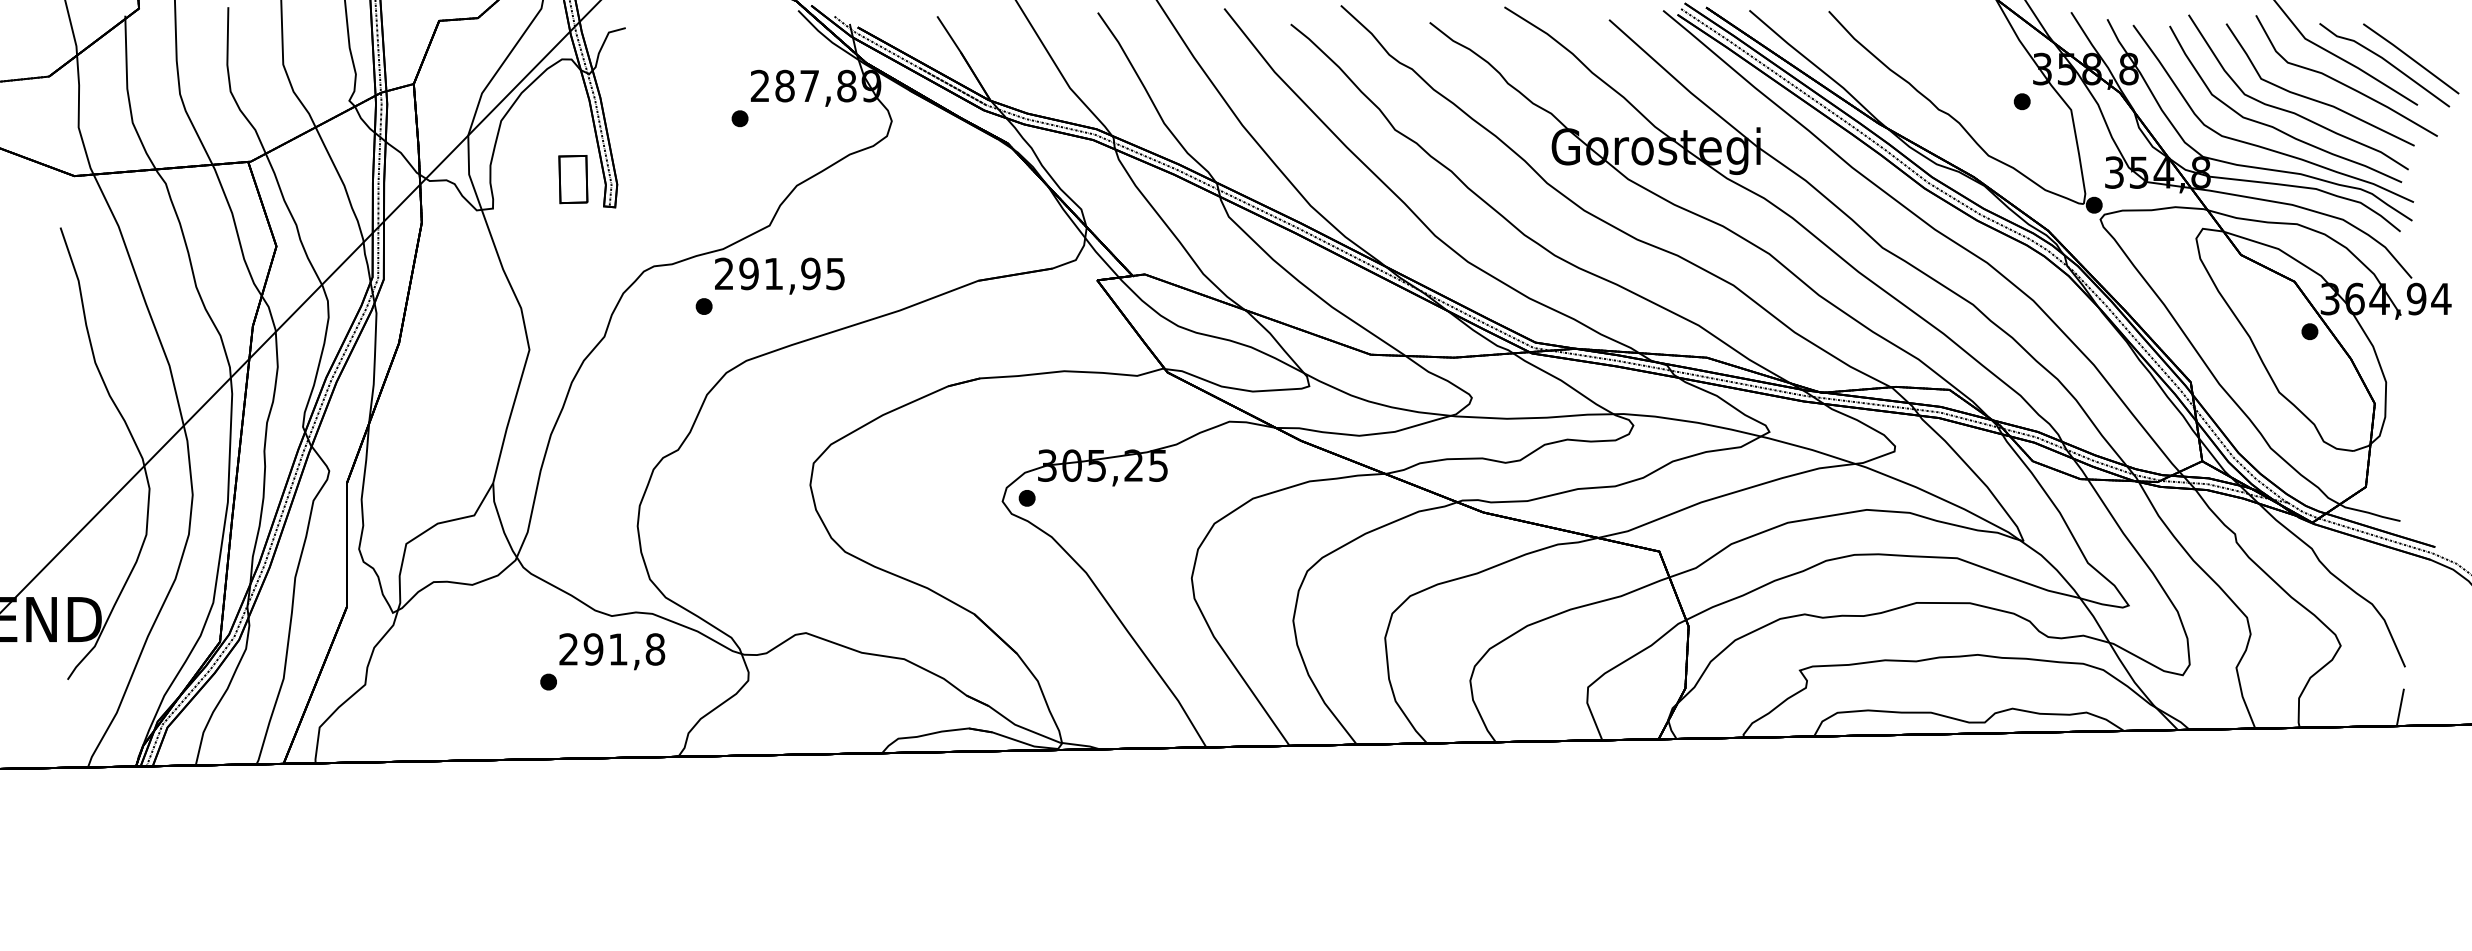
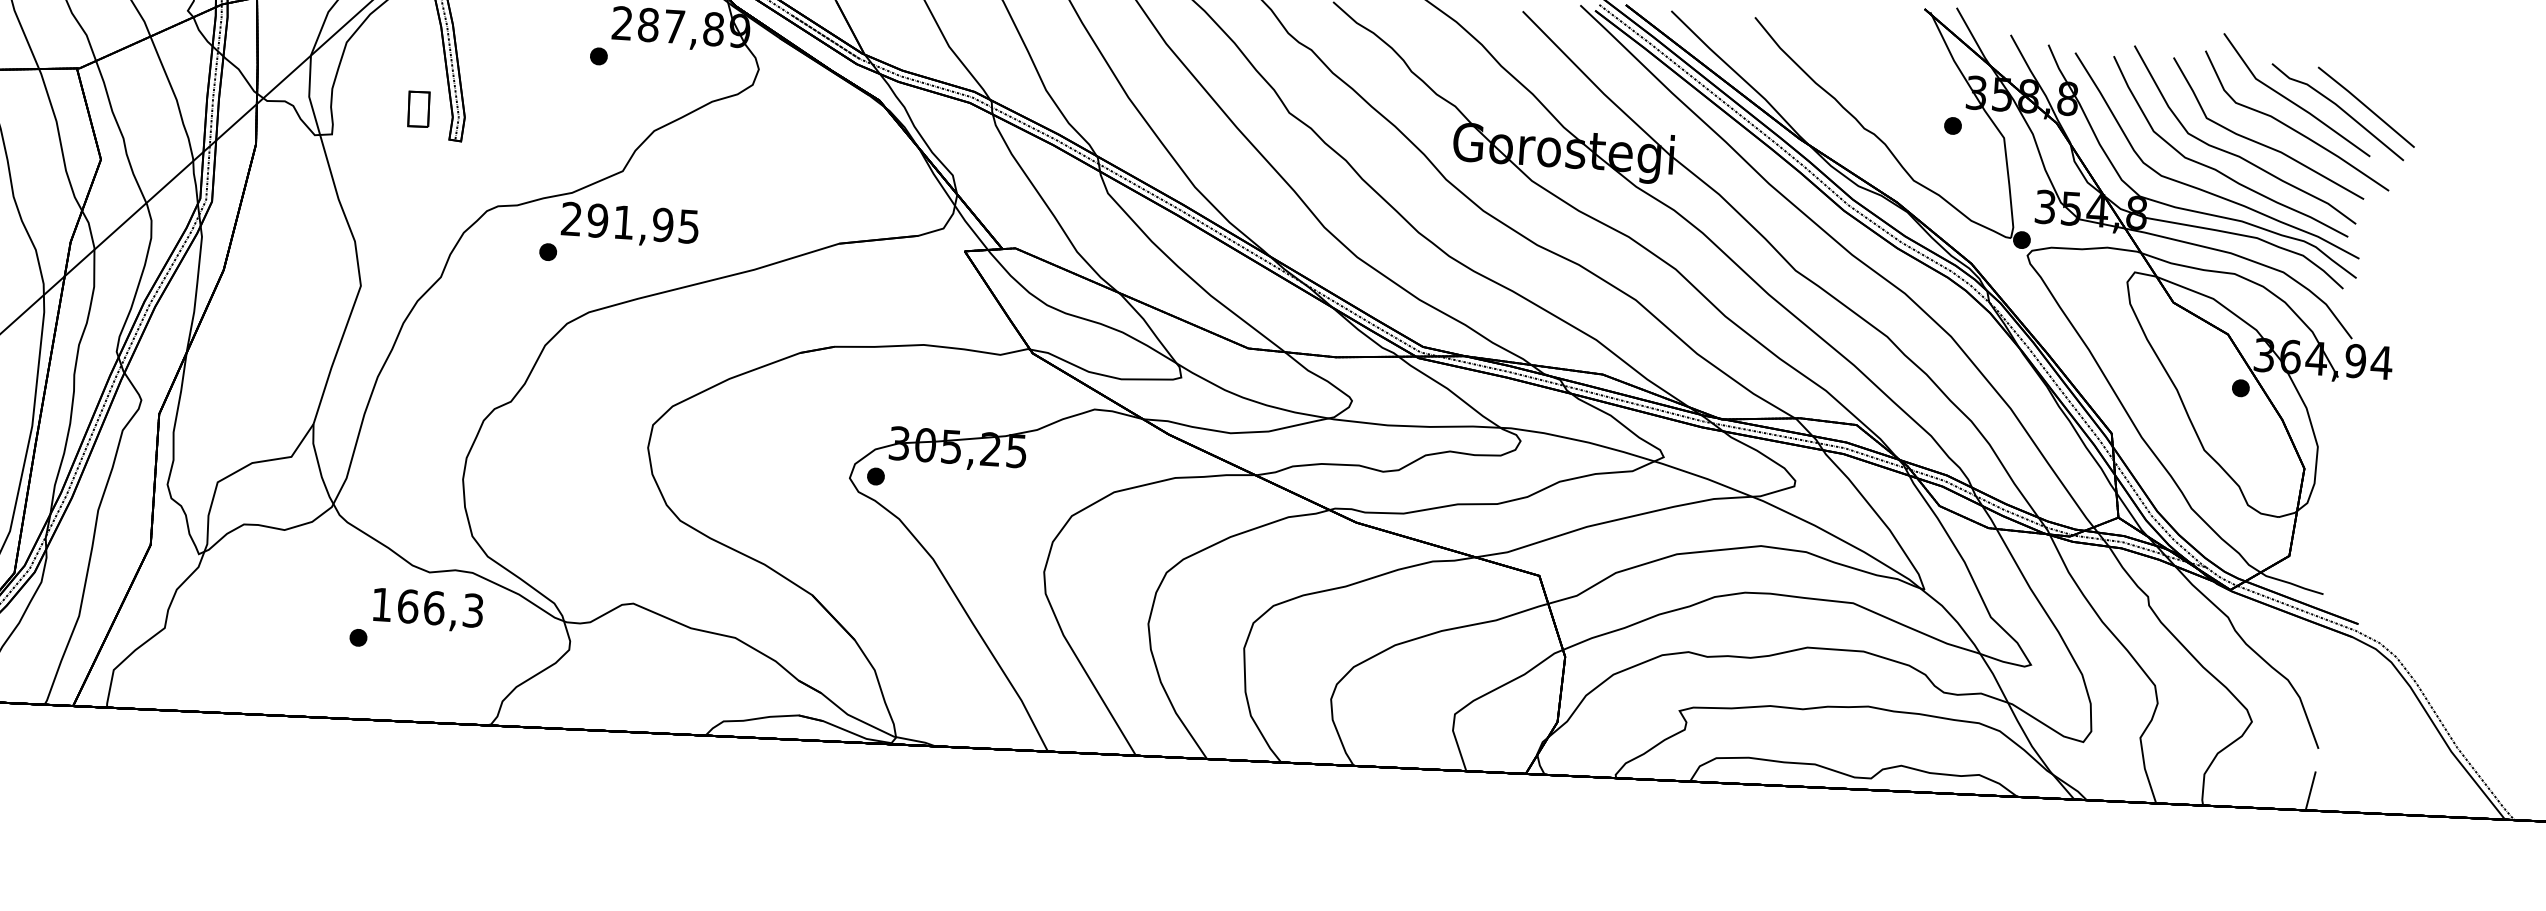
part: (573, 179) -> (418, 109), size x0.7
text: (612, 649) -> (428, 607), 291,8 -> 166,3

